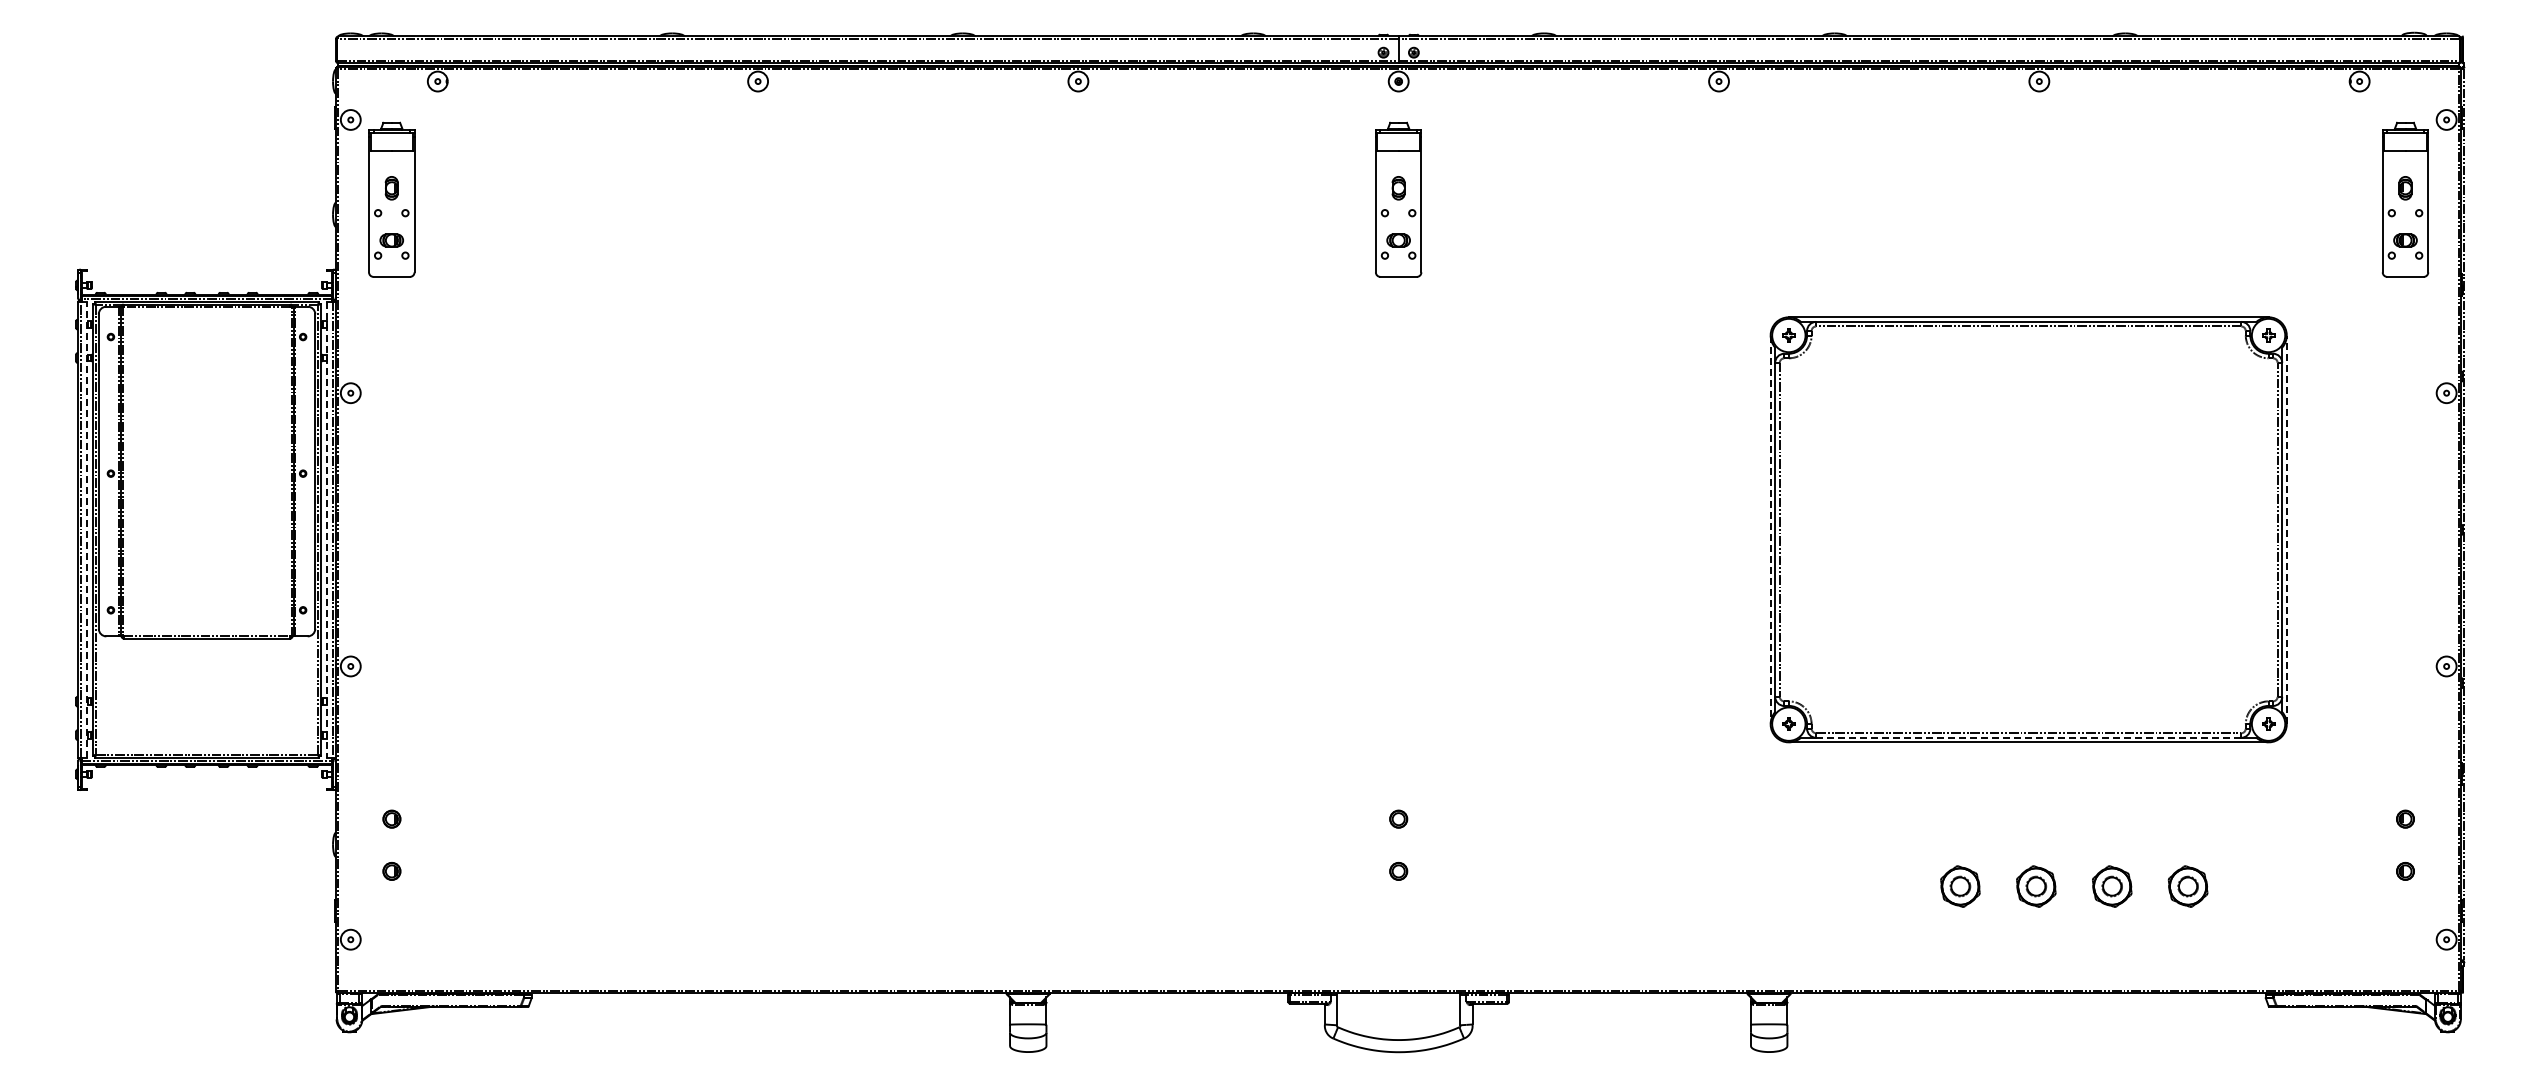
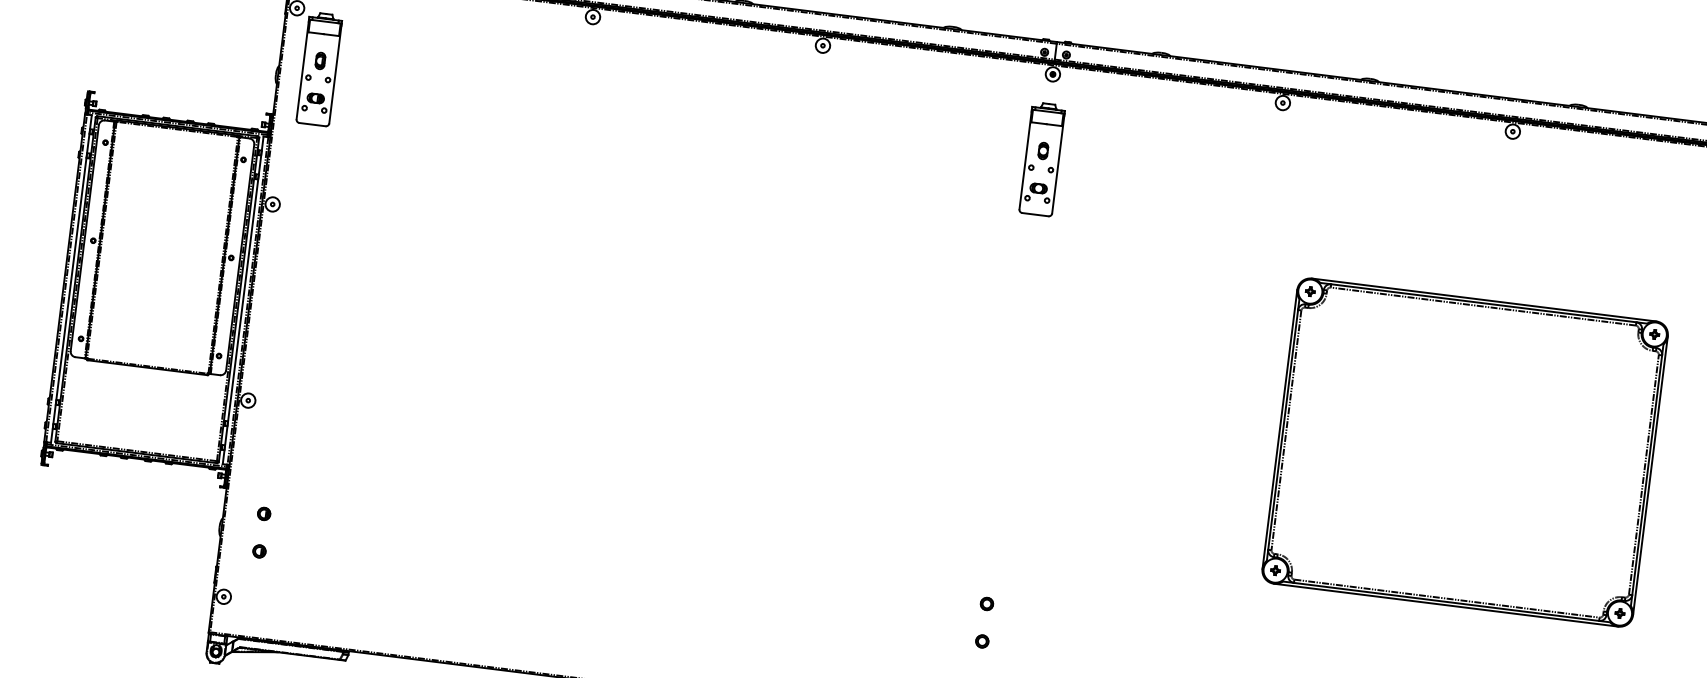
line: (87, 529) -> (71, 278), dashed -> solid
line: (2286, 529) -> (1650, 475), dashed -> solid
line: (326, 530) -> (243, 300), dashed -> solid
line: (1770, 530) -> (1279, 429), dashed -> solid
line: (2028, 737) -> (1446, 601), dashed -> solid

